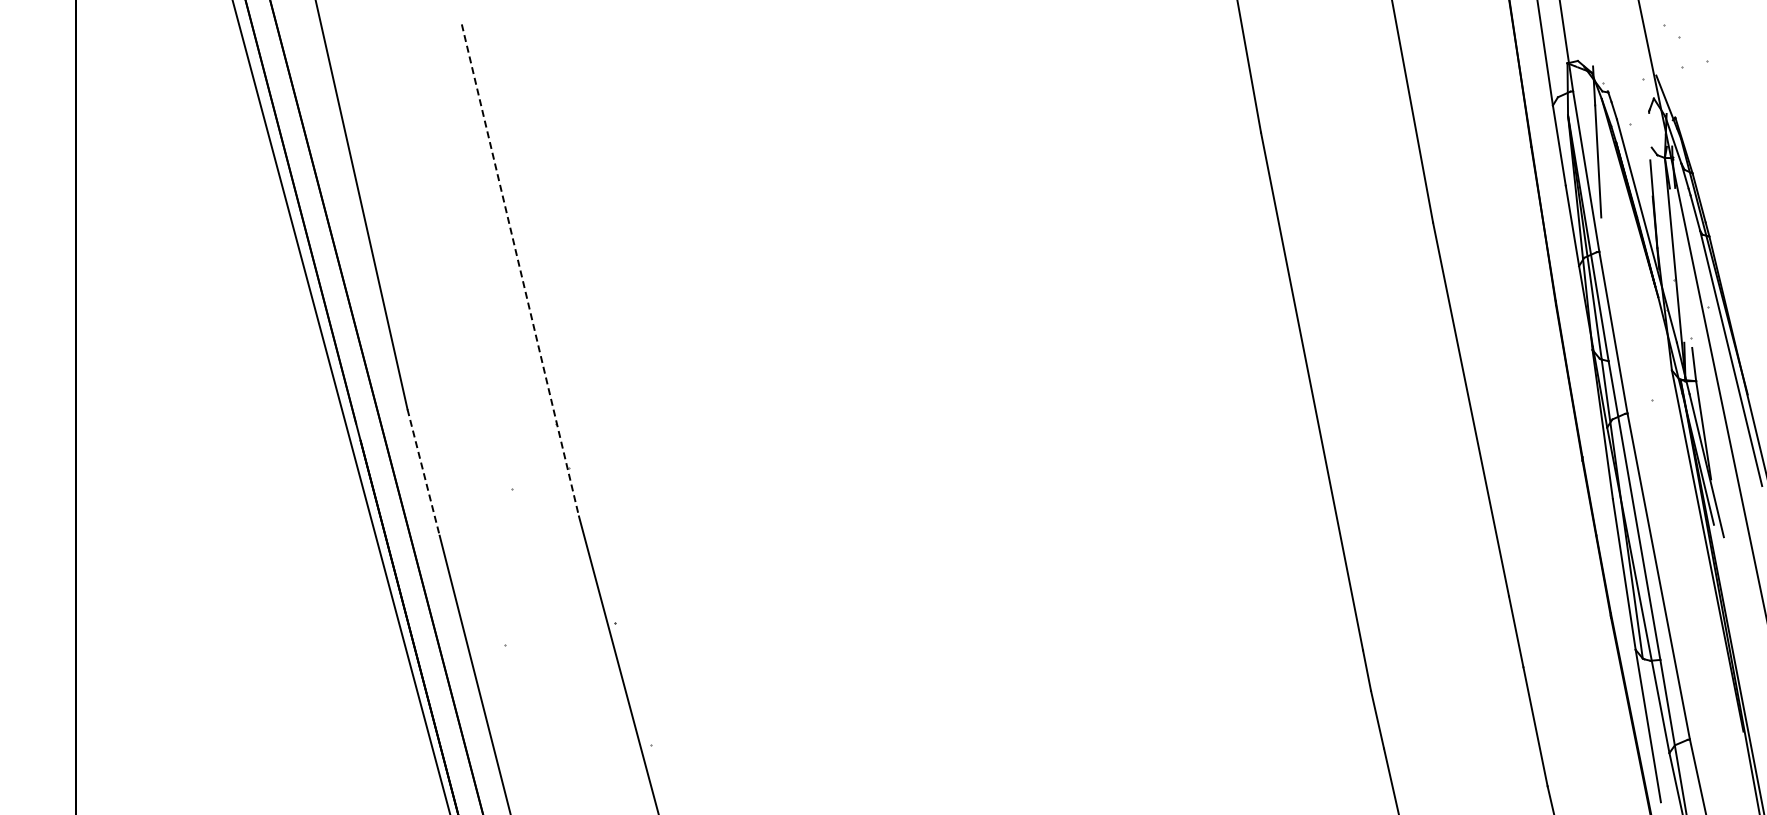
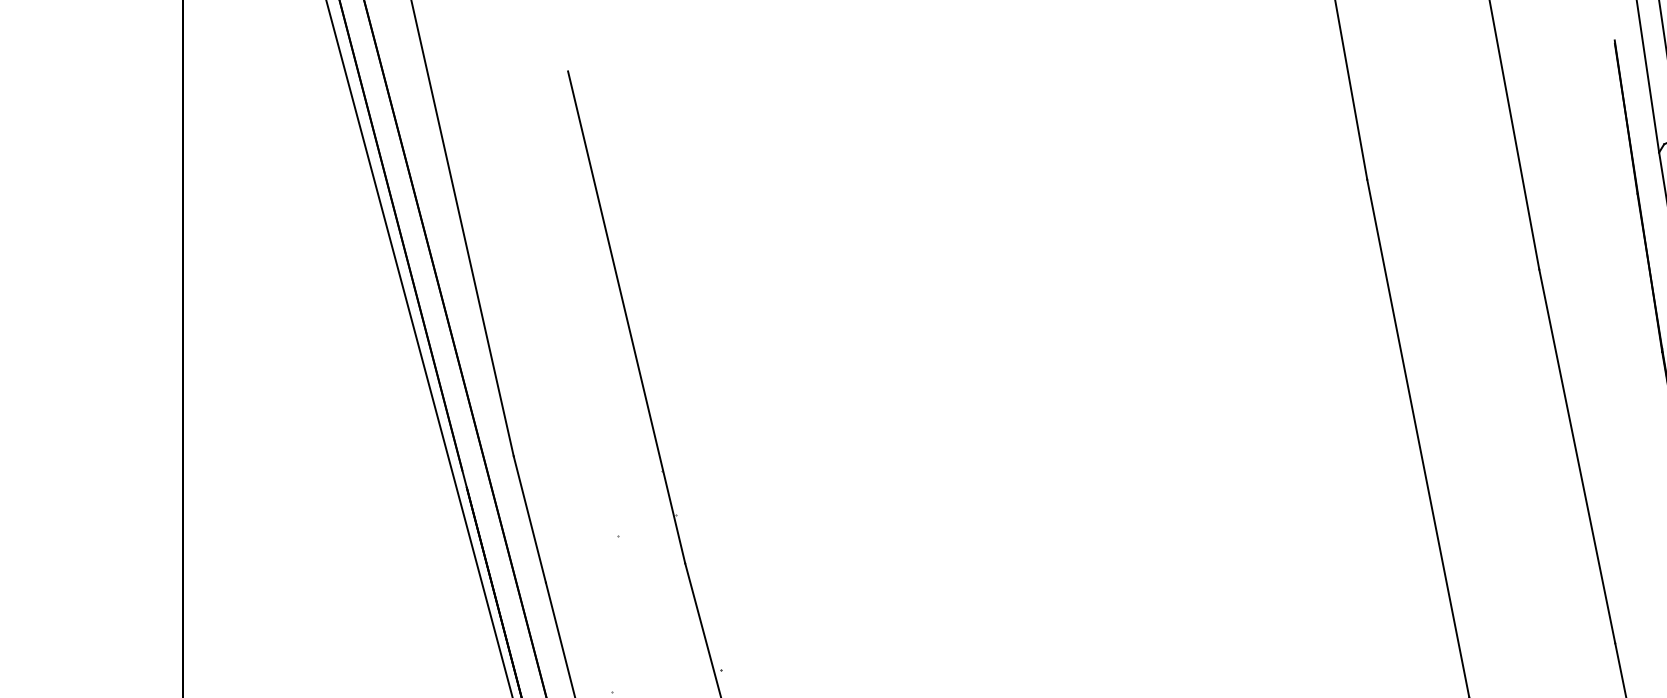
line: (520, 270) -> (626, 317), dashed -> solid
line: (423, 472) -> (529, 519), dashed -> solid

